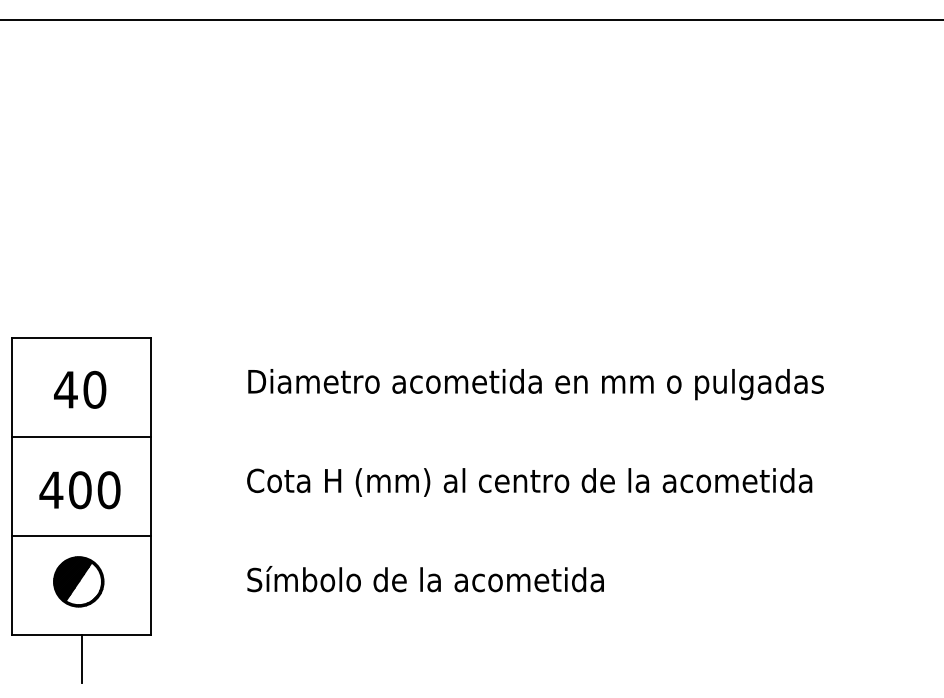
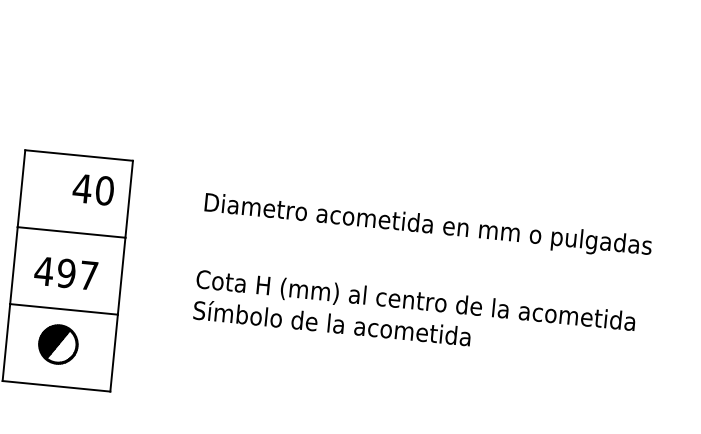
text: (80, 389) -> (93, 189), moved
text: (94, 490) -> (77, 274), 400 -> 497
text: (425, 579) -> (332, 323), moved
line: (81, 658) -> (54, 404), removed

